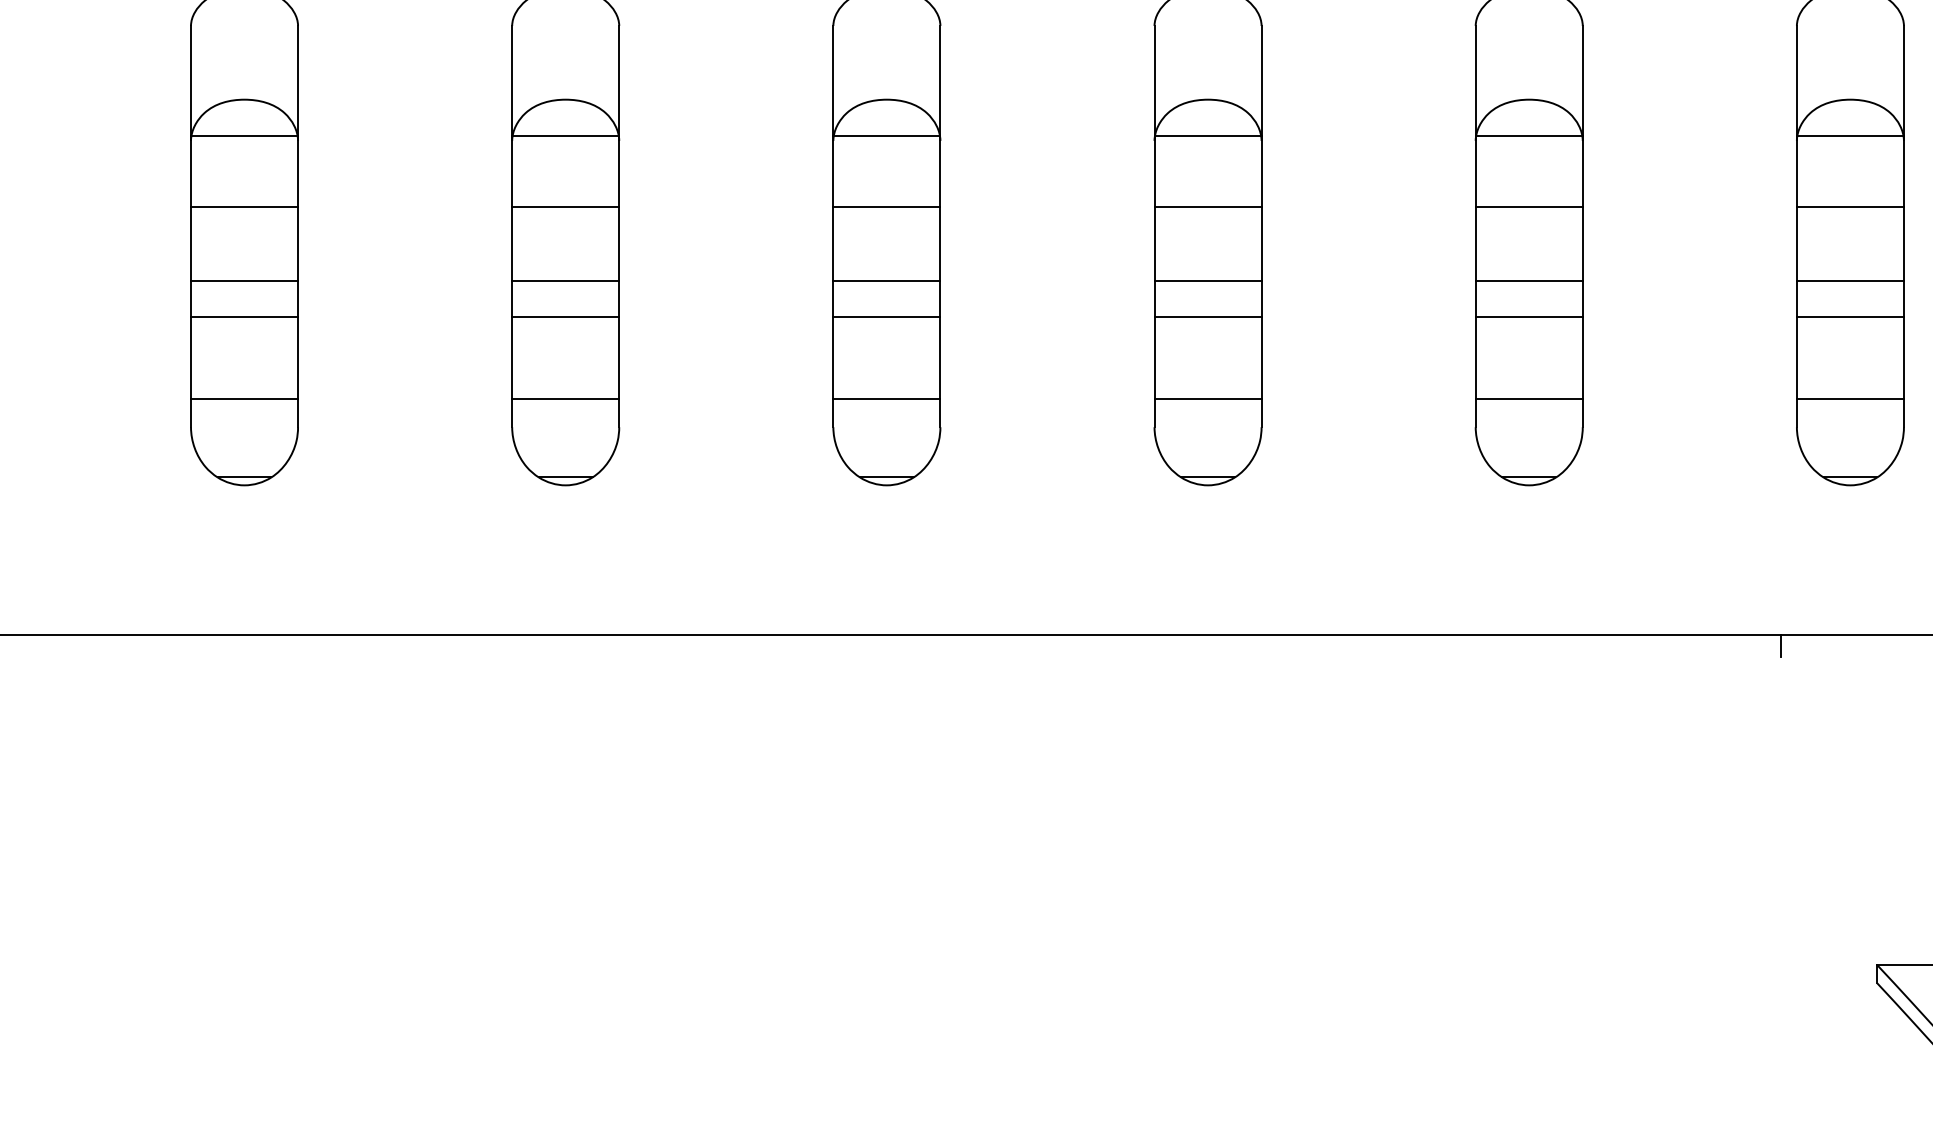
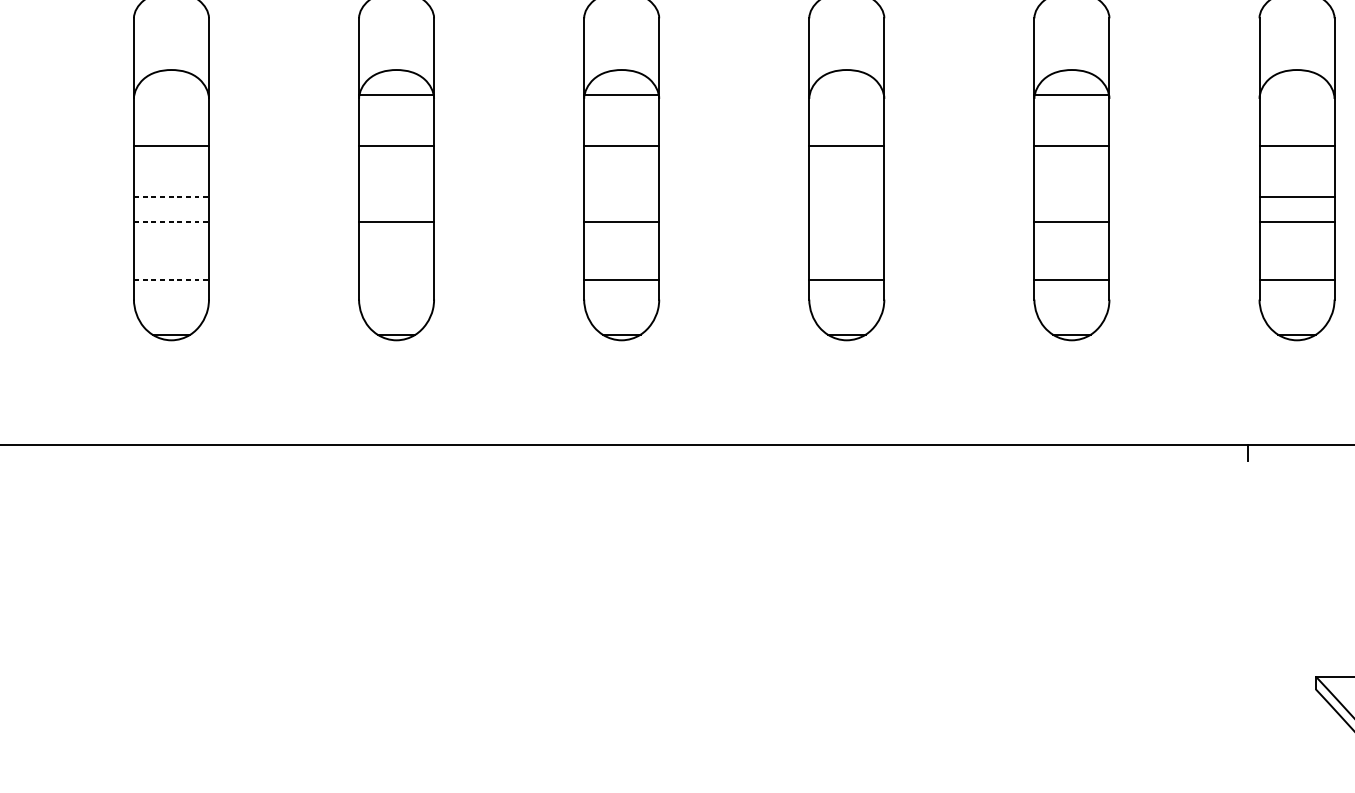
line: (244, 135) -> (171, 95), removed
line: (1207, 135) -> (846, 95), removed
line: (1849, 135) -> (1296, 95), removed
line: (244, 281) -> (171, 197), solid -> dashed
line: (565, 281) -> (396, 197), removed
line: (886, 281) -> (621, 197), removed
line: (1207, 281) -> (846, 197), removed
line: (1528, 281) -> (1071, 197), removed
line: (244, 316) -> (171, 221), solid -> dashed
line: (1207, 316) -> (846, 221), removed
line: (244, 399) -> (171, 280), solid -> dashed
line: (565, 399) -> (396, 280), removed

